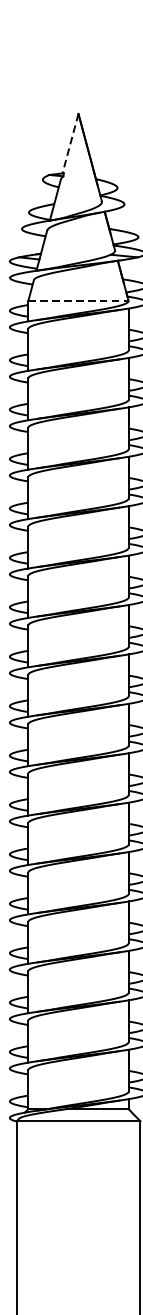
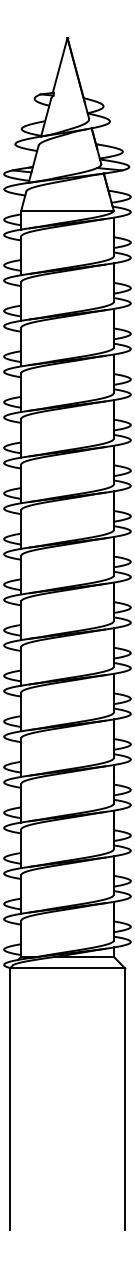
line: (70, 143) -> (60, 65), dashed -> solid
line: (78, 300) -> (67, 210), dashed -> solid

